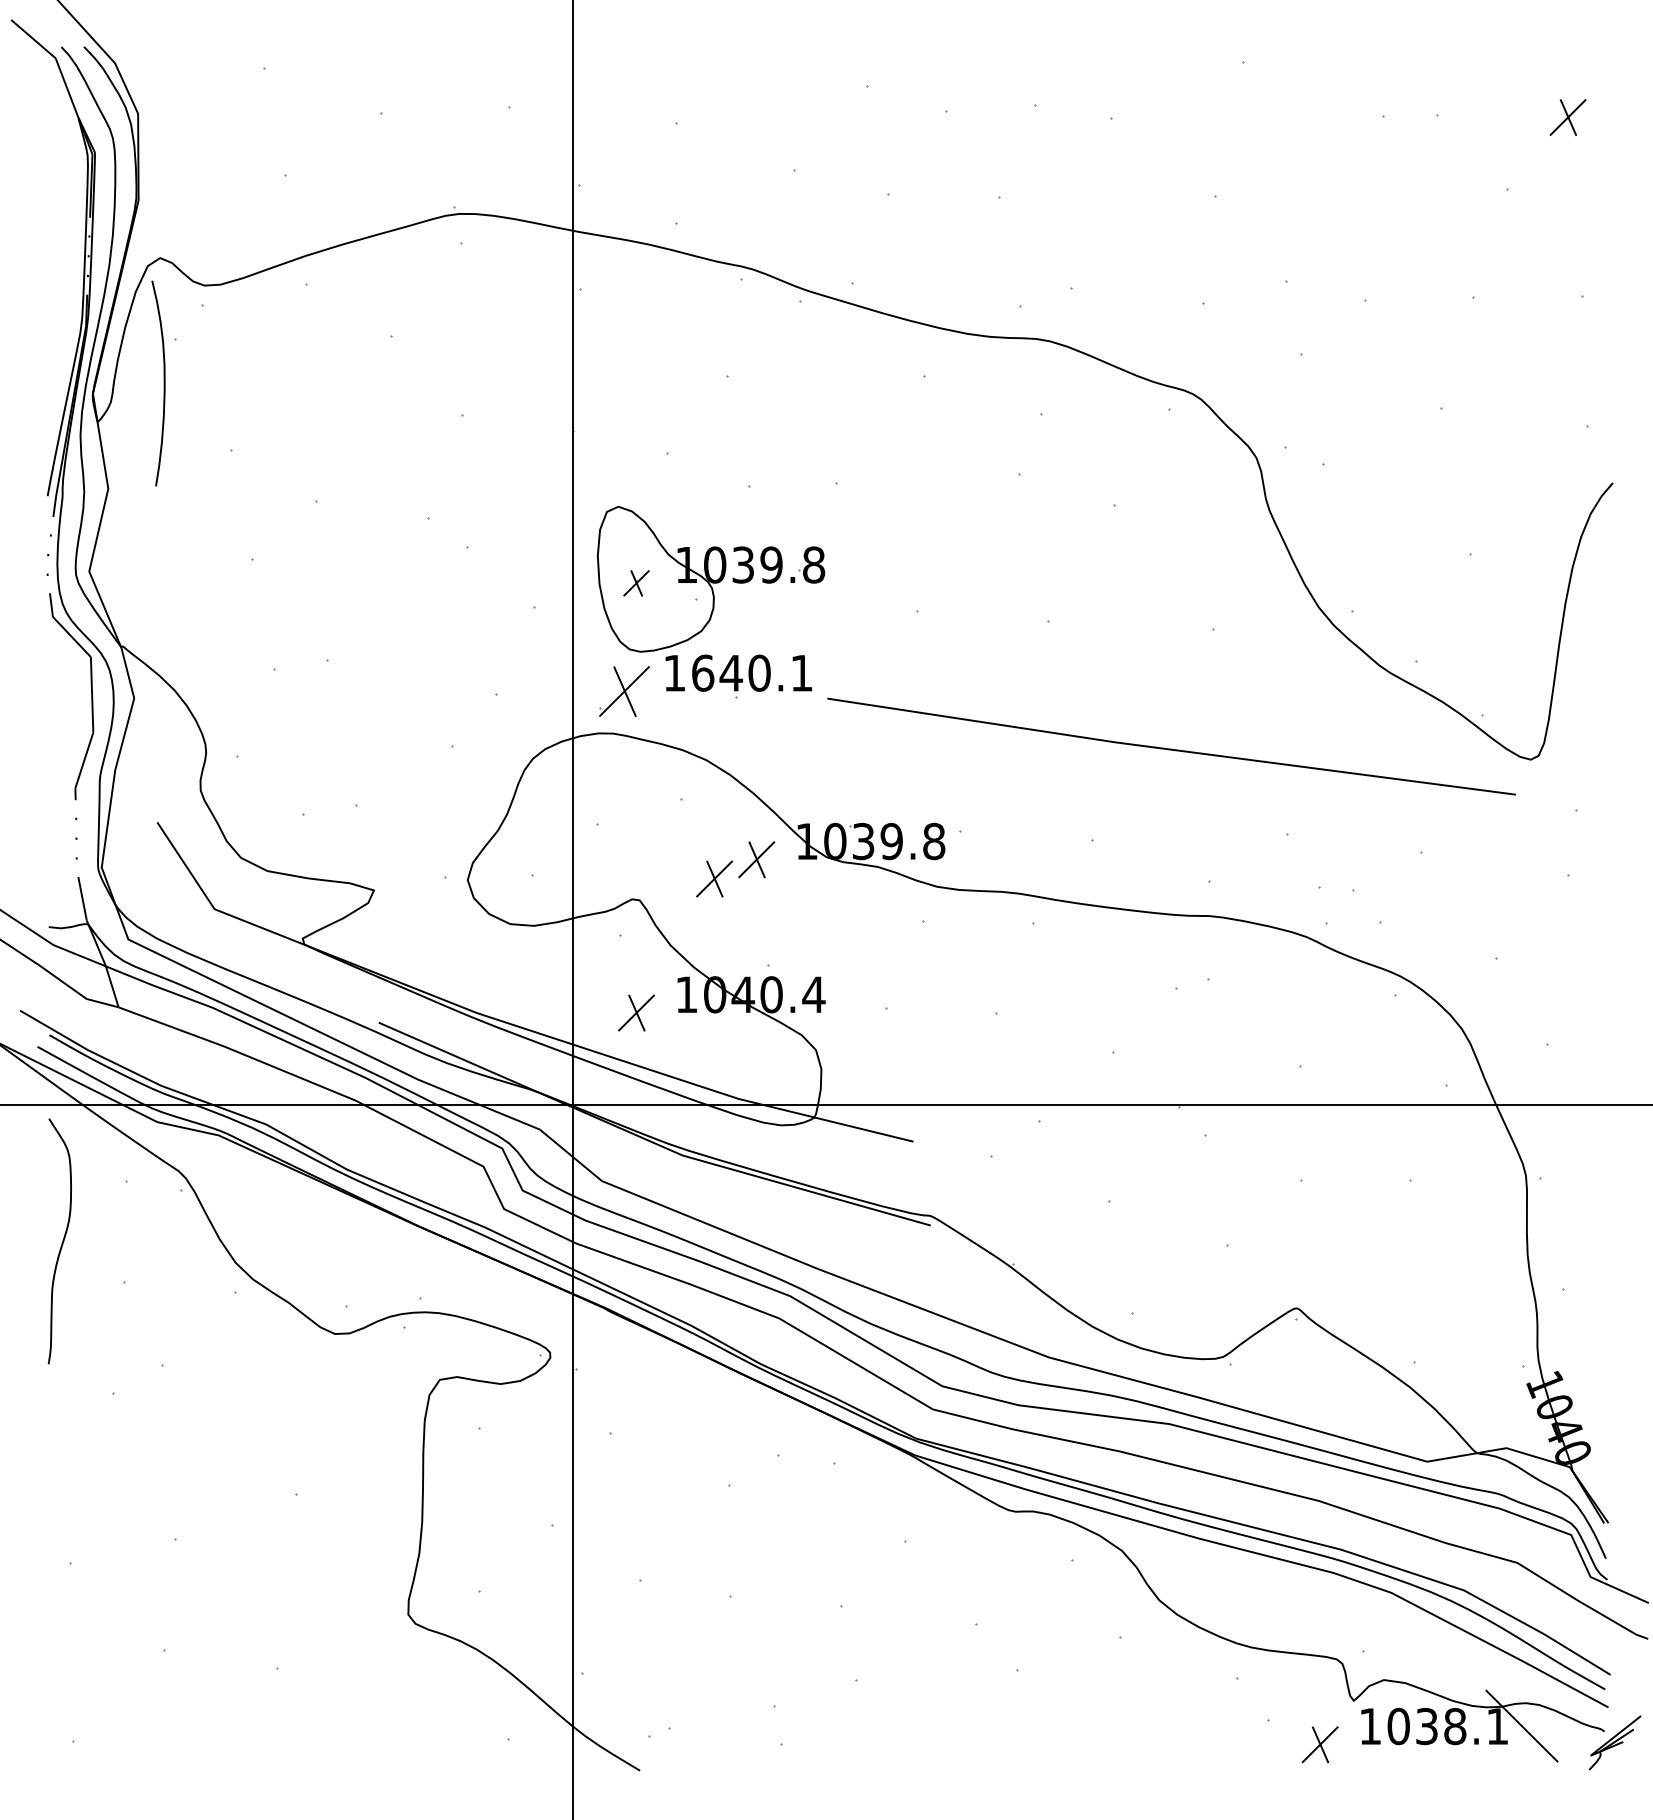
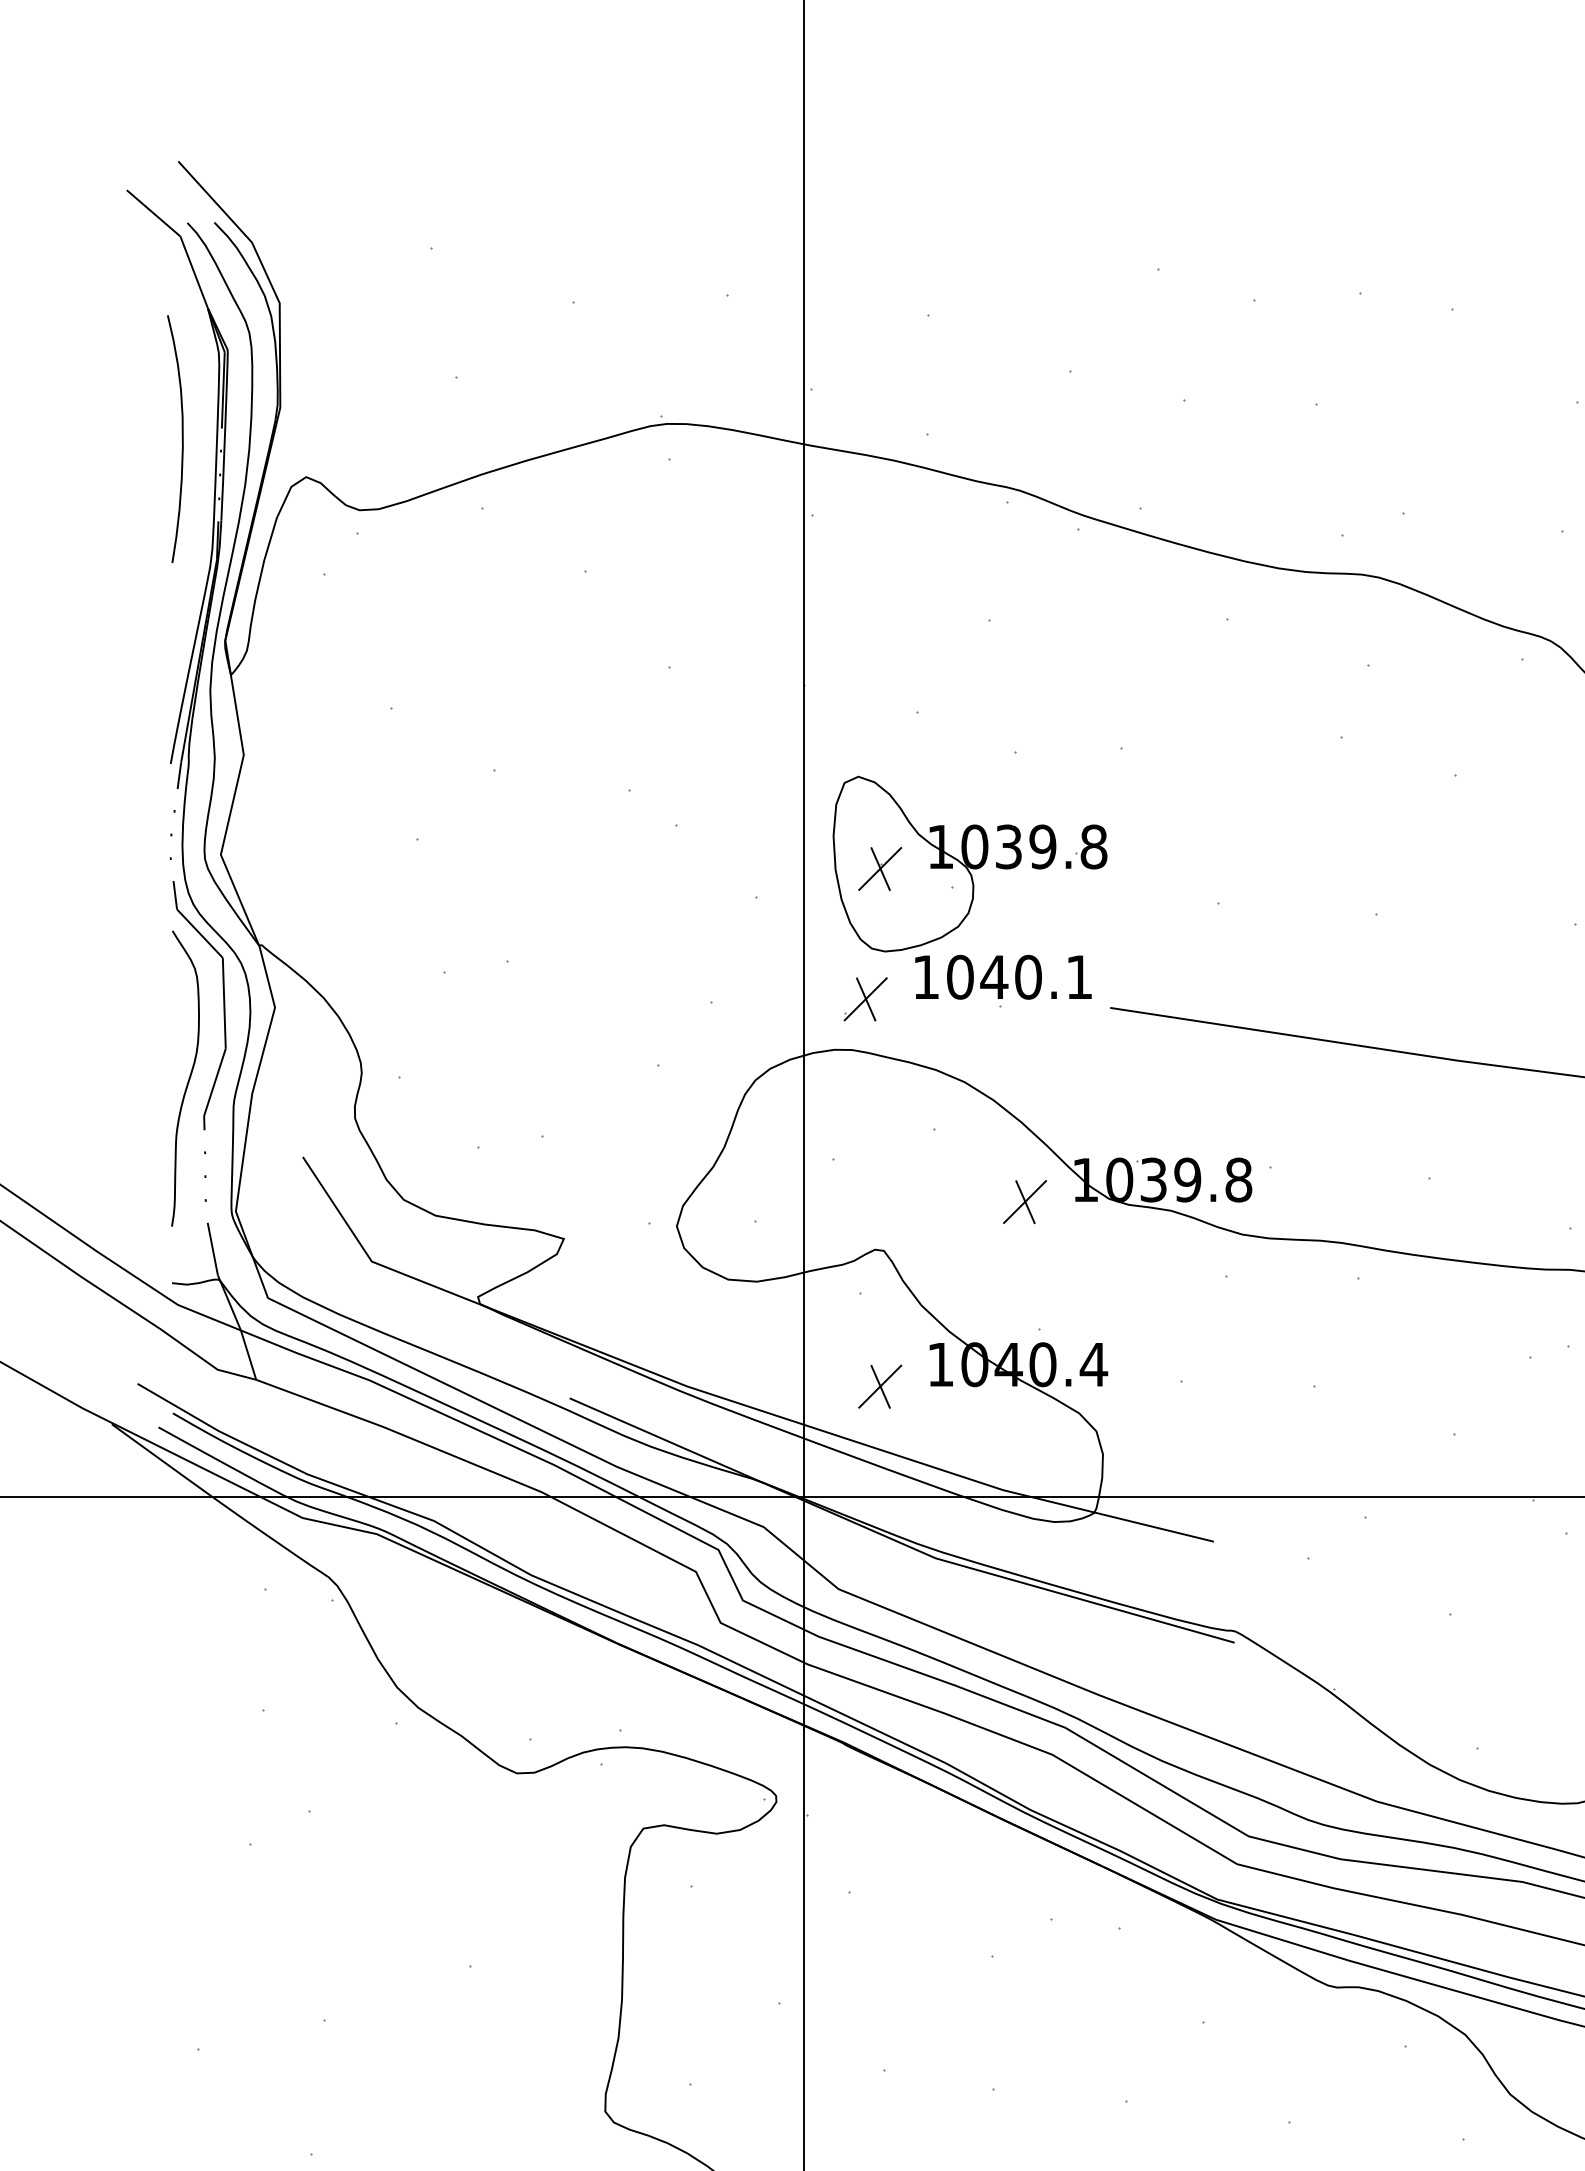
curve: (163, 383) -> (181, 439), moved
part: (636, 583) -> (880, 869), size x1.43
text: (703, 672) -> (960, 976), 1640.1 -> 1040.1
part: (624, 691) -> (865, 999), size x0.71
part: (714, 878) -> (974, 1224), removed
curve: (61, 1243) -> (187, 1081), moved

